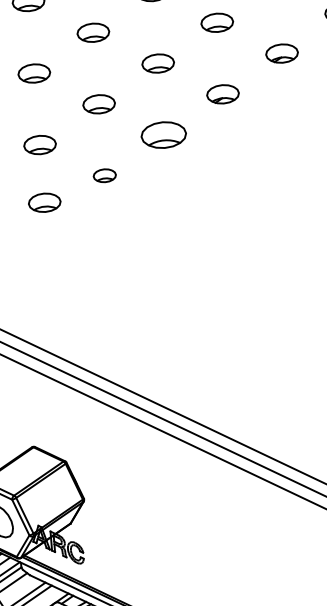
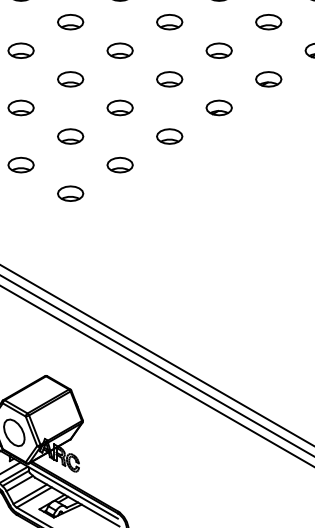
part: (163, 135) -> (169, 136), size x0.71
part: (104, 175) -> (119, 164), size x1.43
part: (44, 202) -> (70, 193), moved

